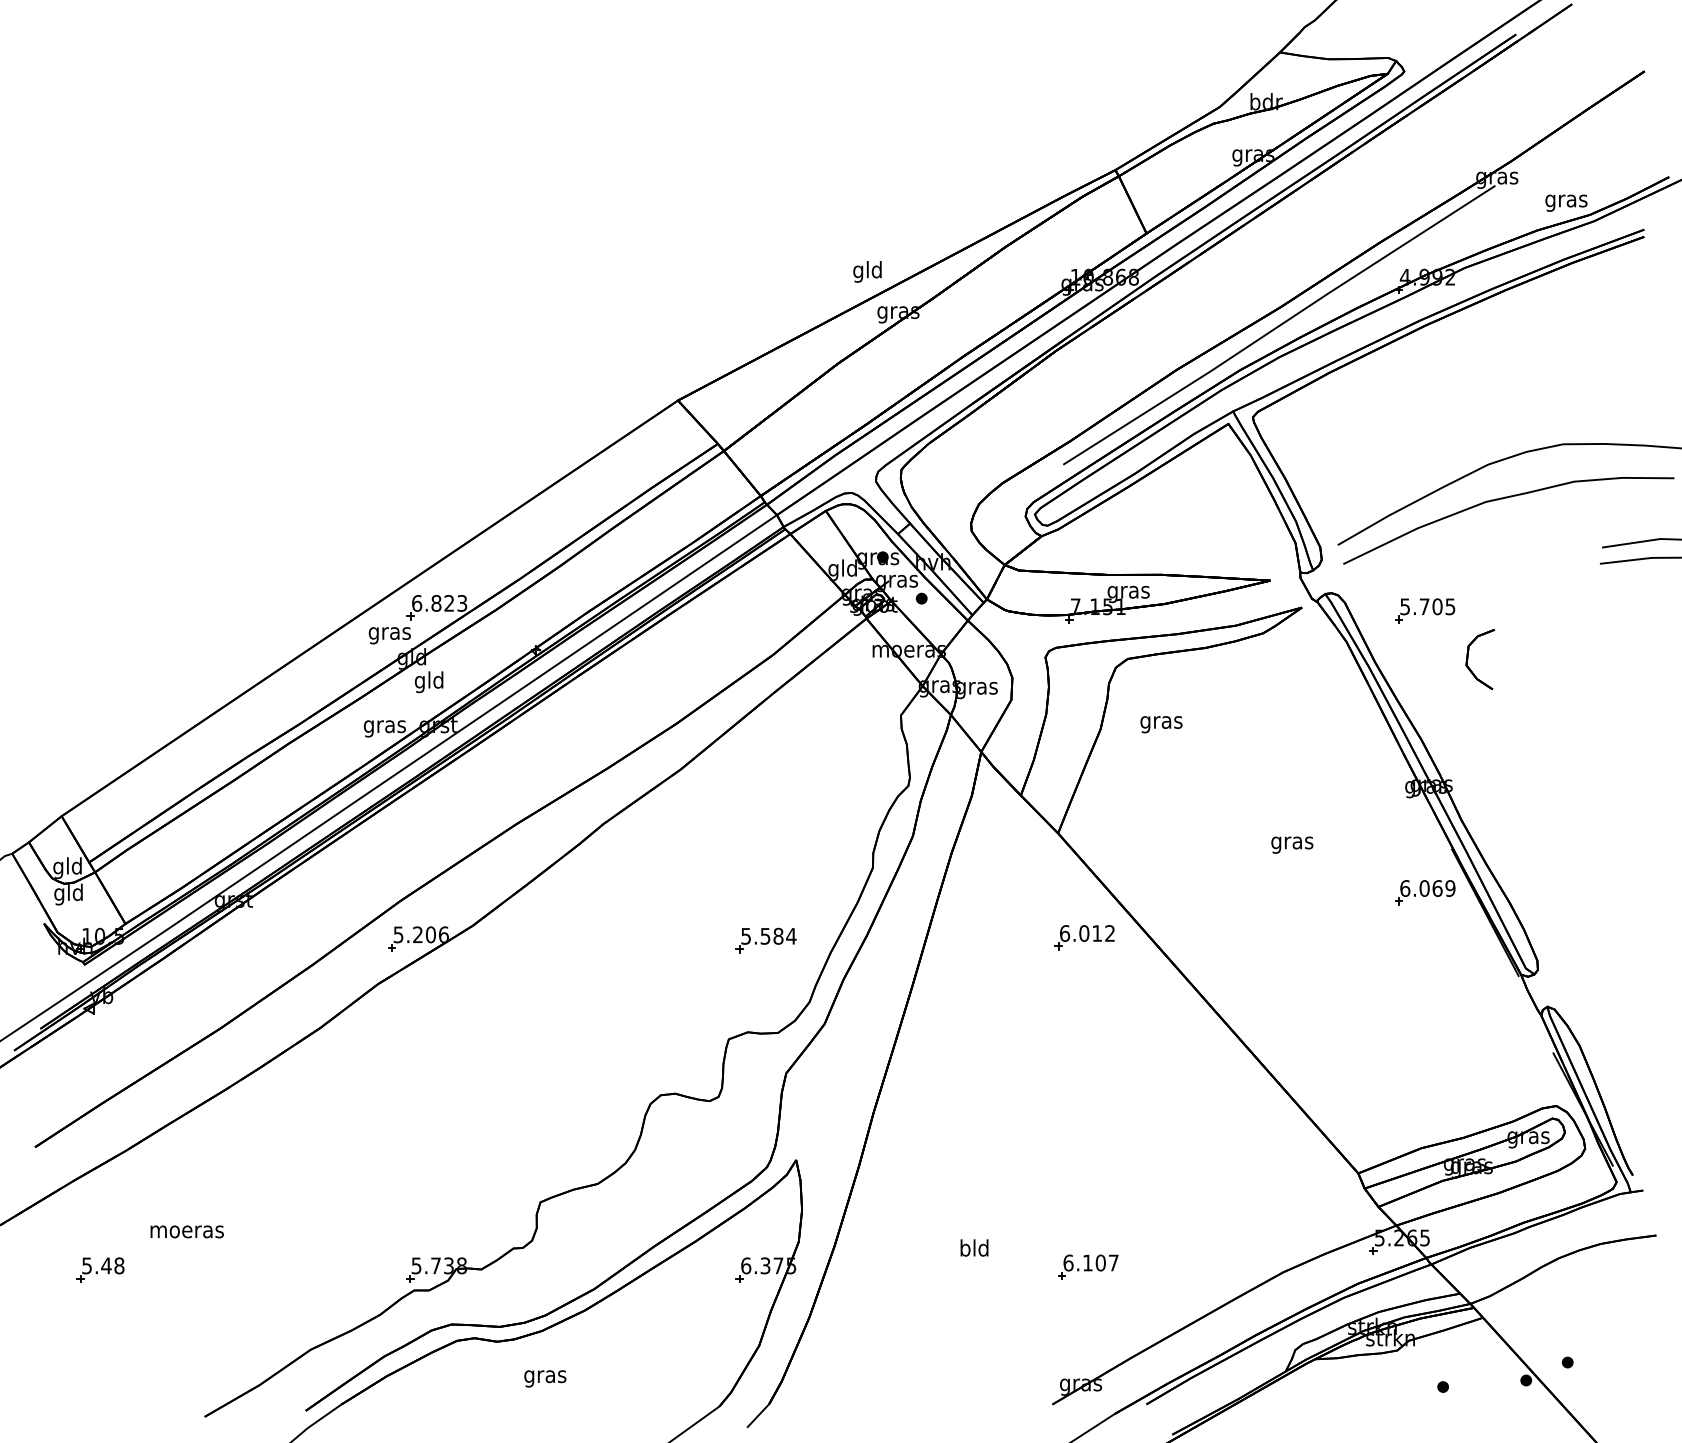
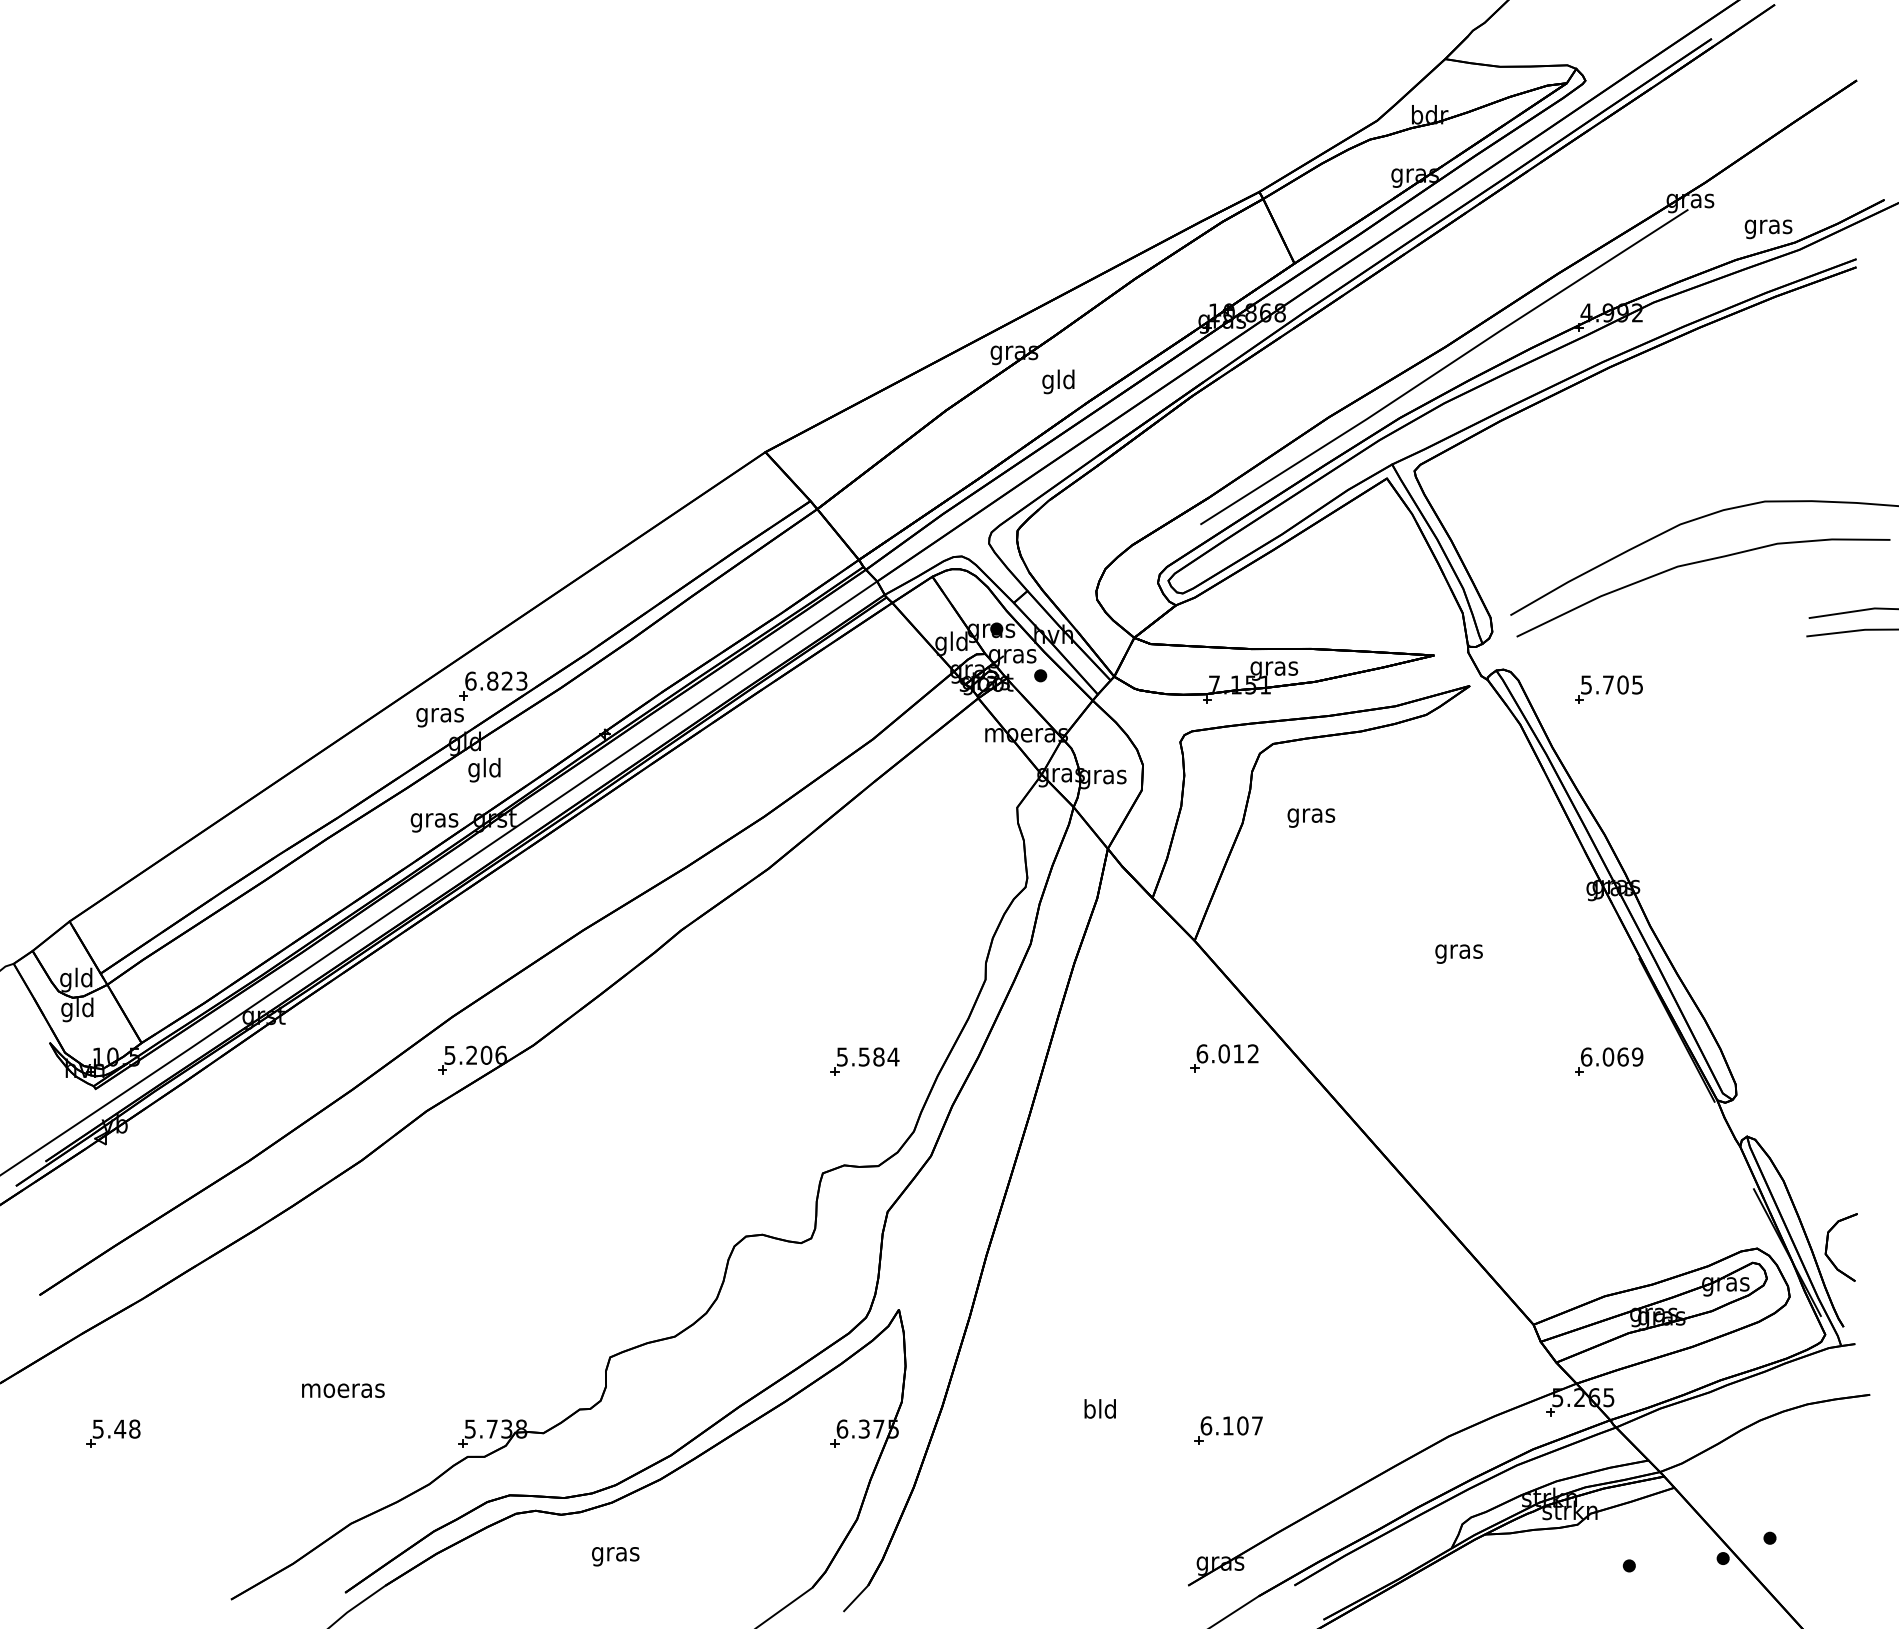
text: (867, 271) -> (1058, 381), moved
part: (1468, 659) -> (1827, 1247), moved
part: (1425, 892) -> (1609, 1061), moved
text: (187, 1231) -> (343, 1390), moved

